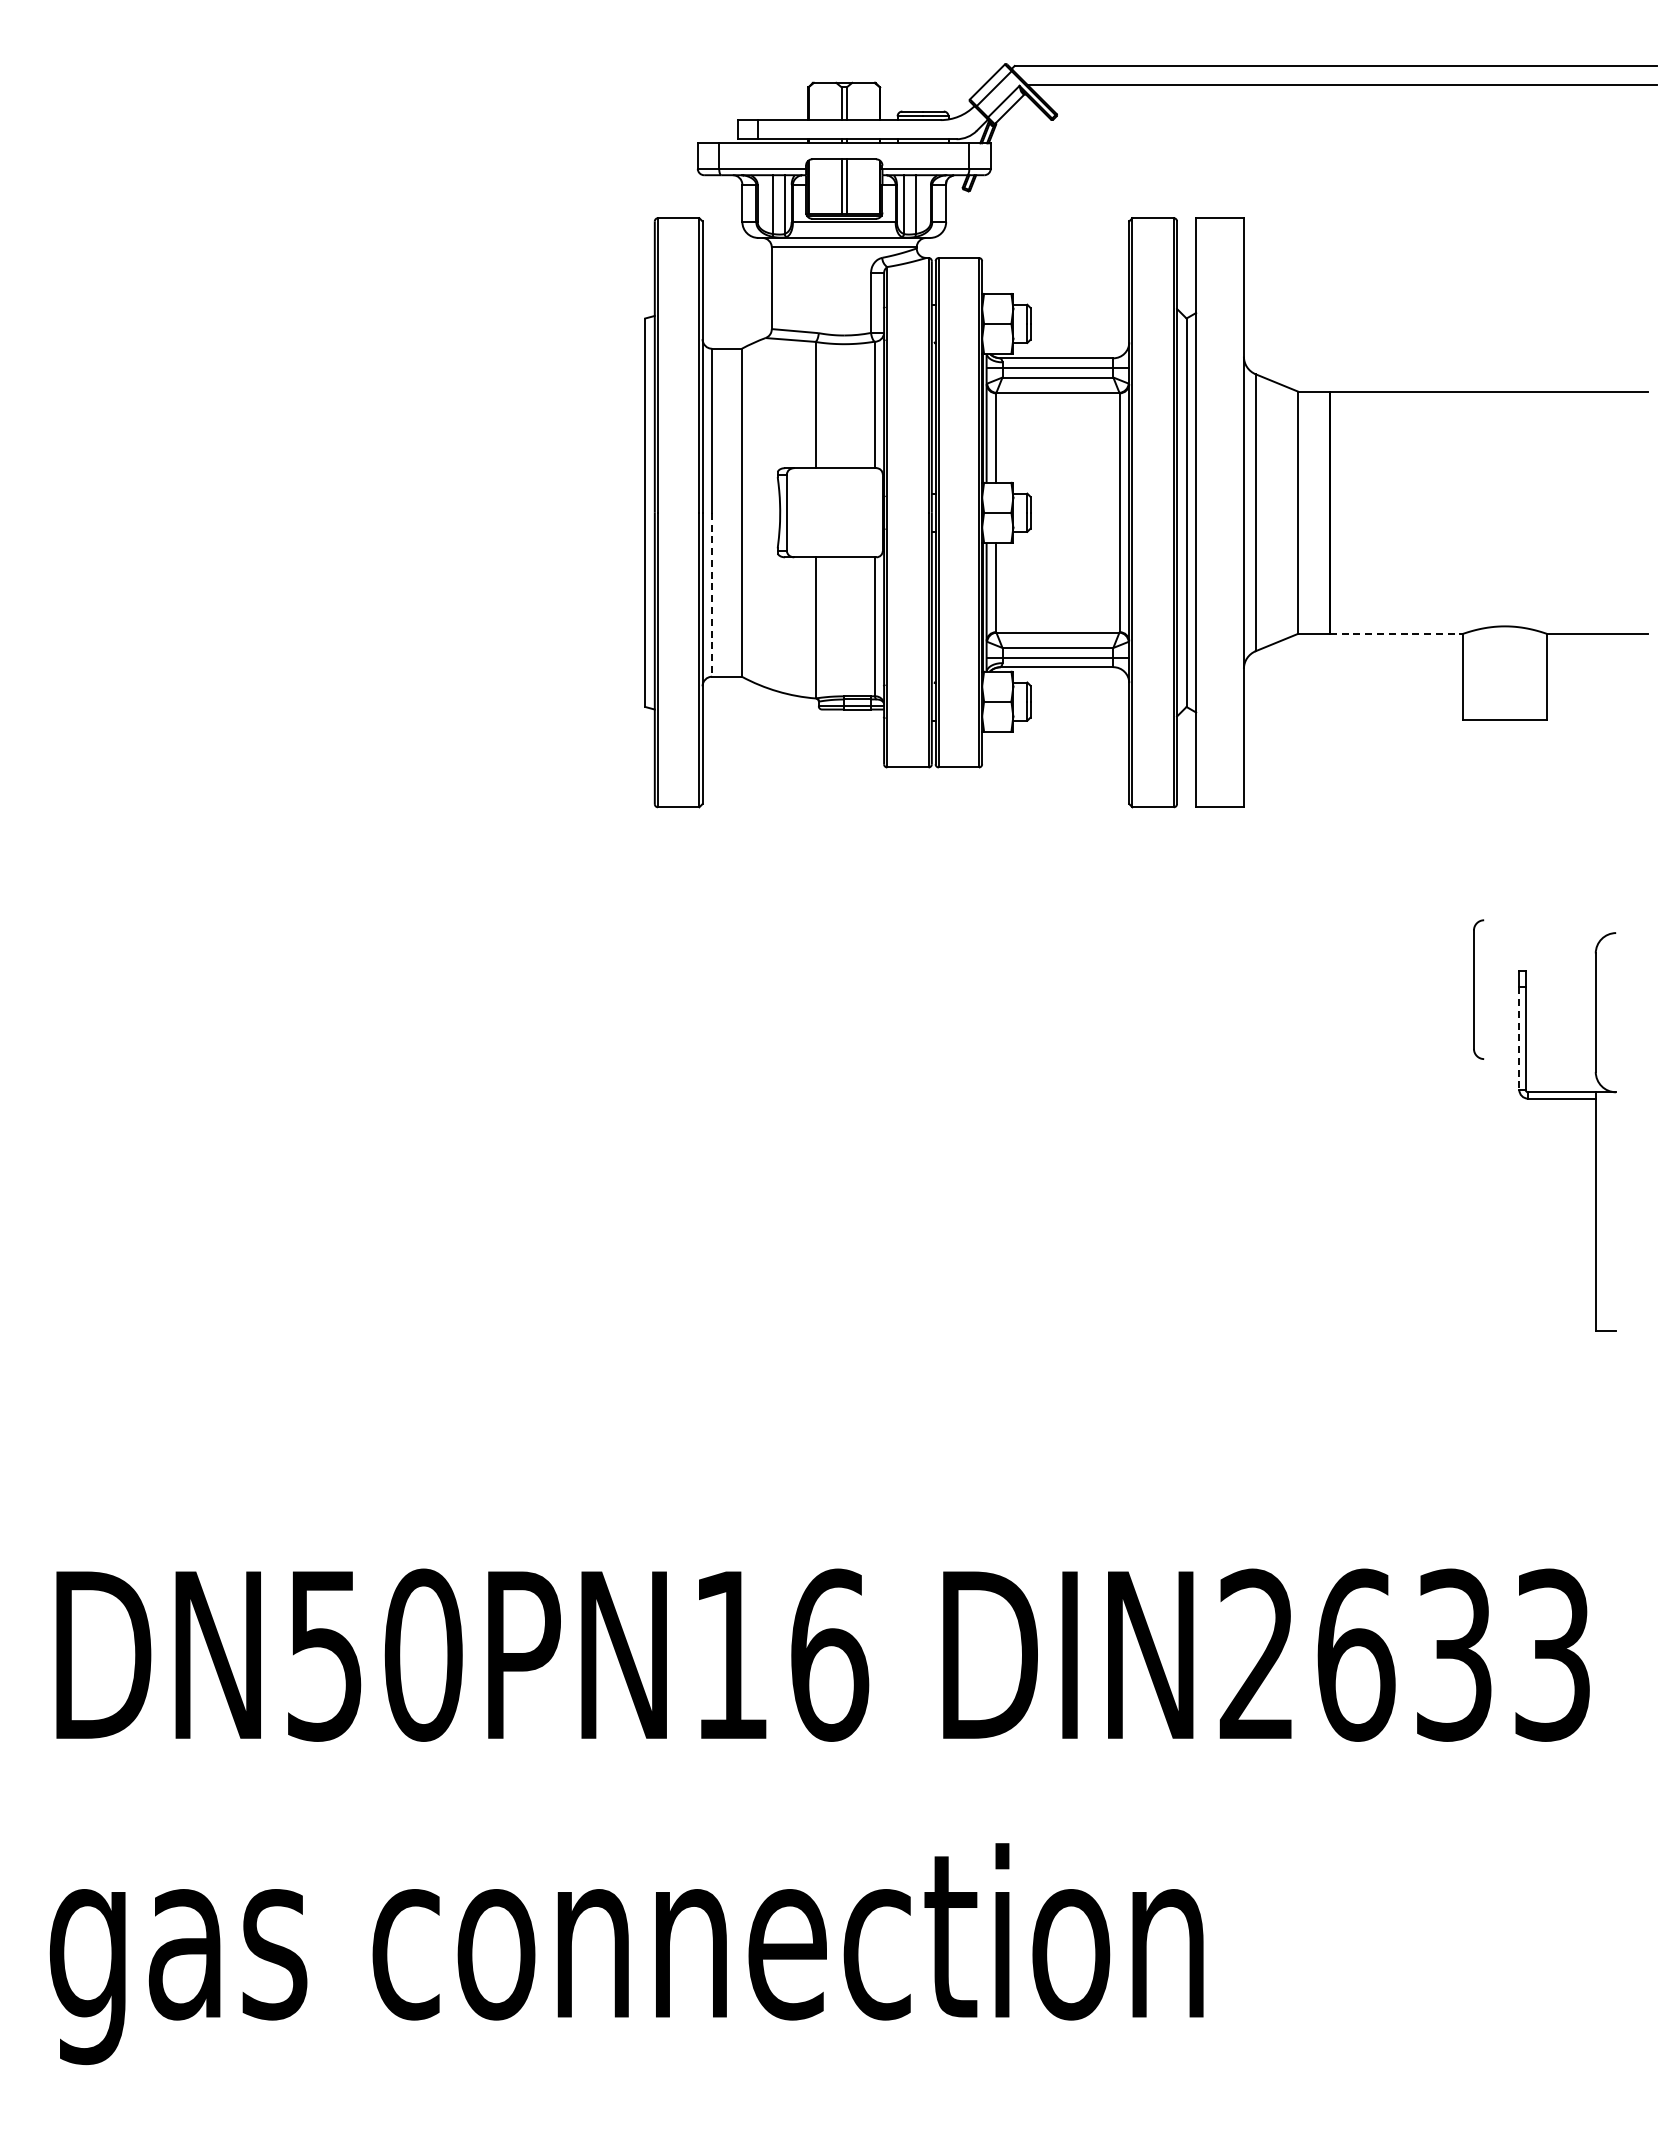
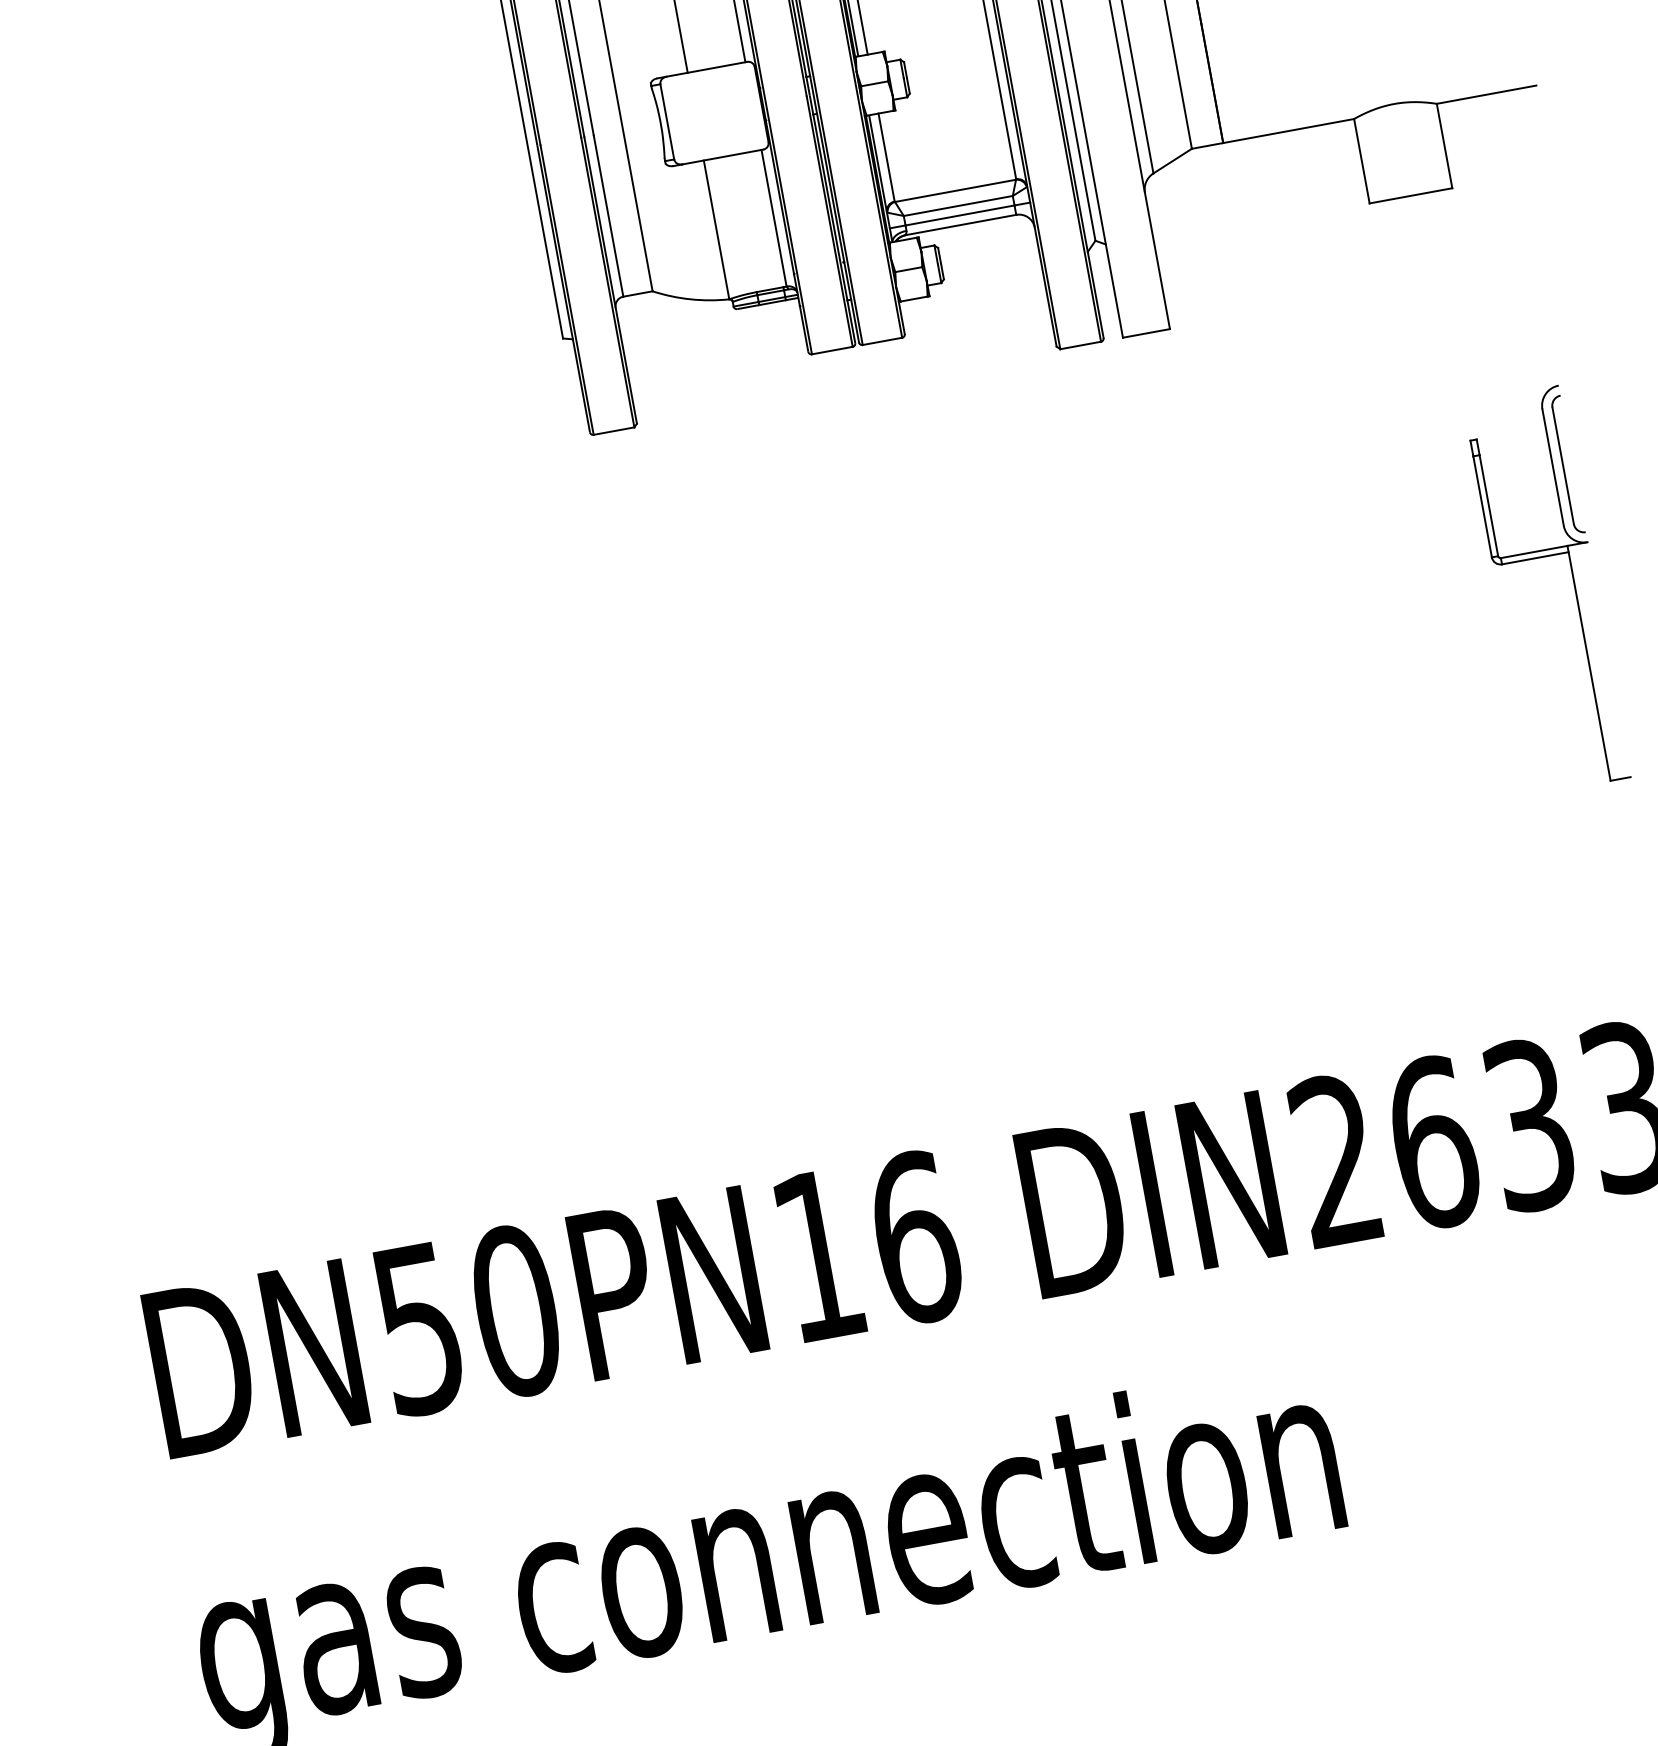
line: (712, 594) -> (608, 215), dashed -> solid
line: (1396, 633) -> (1288, 130), dashed -> solid
part: (1478, 989) -> (1567, 464), moved
line: (1519, 1039) -> (1482, 507), dashed -> solid

